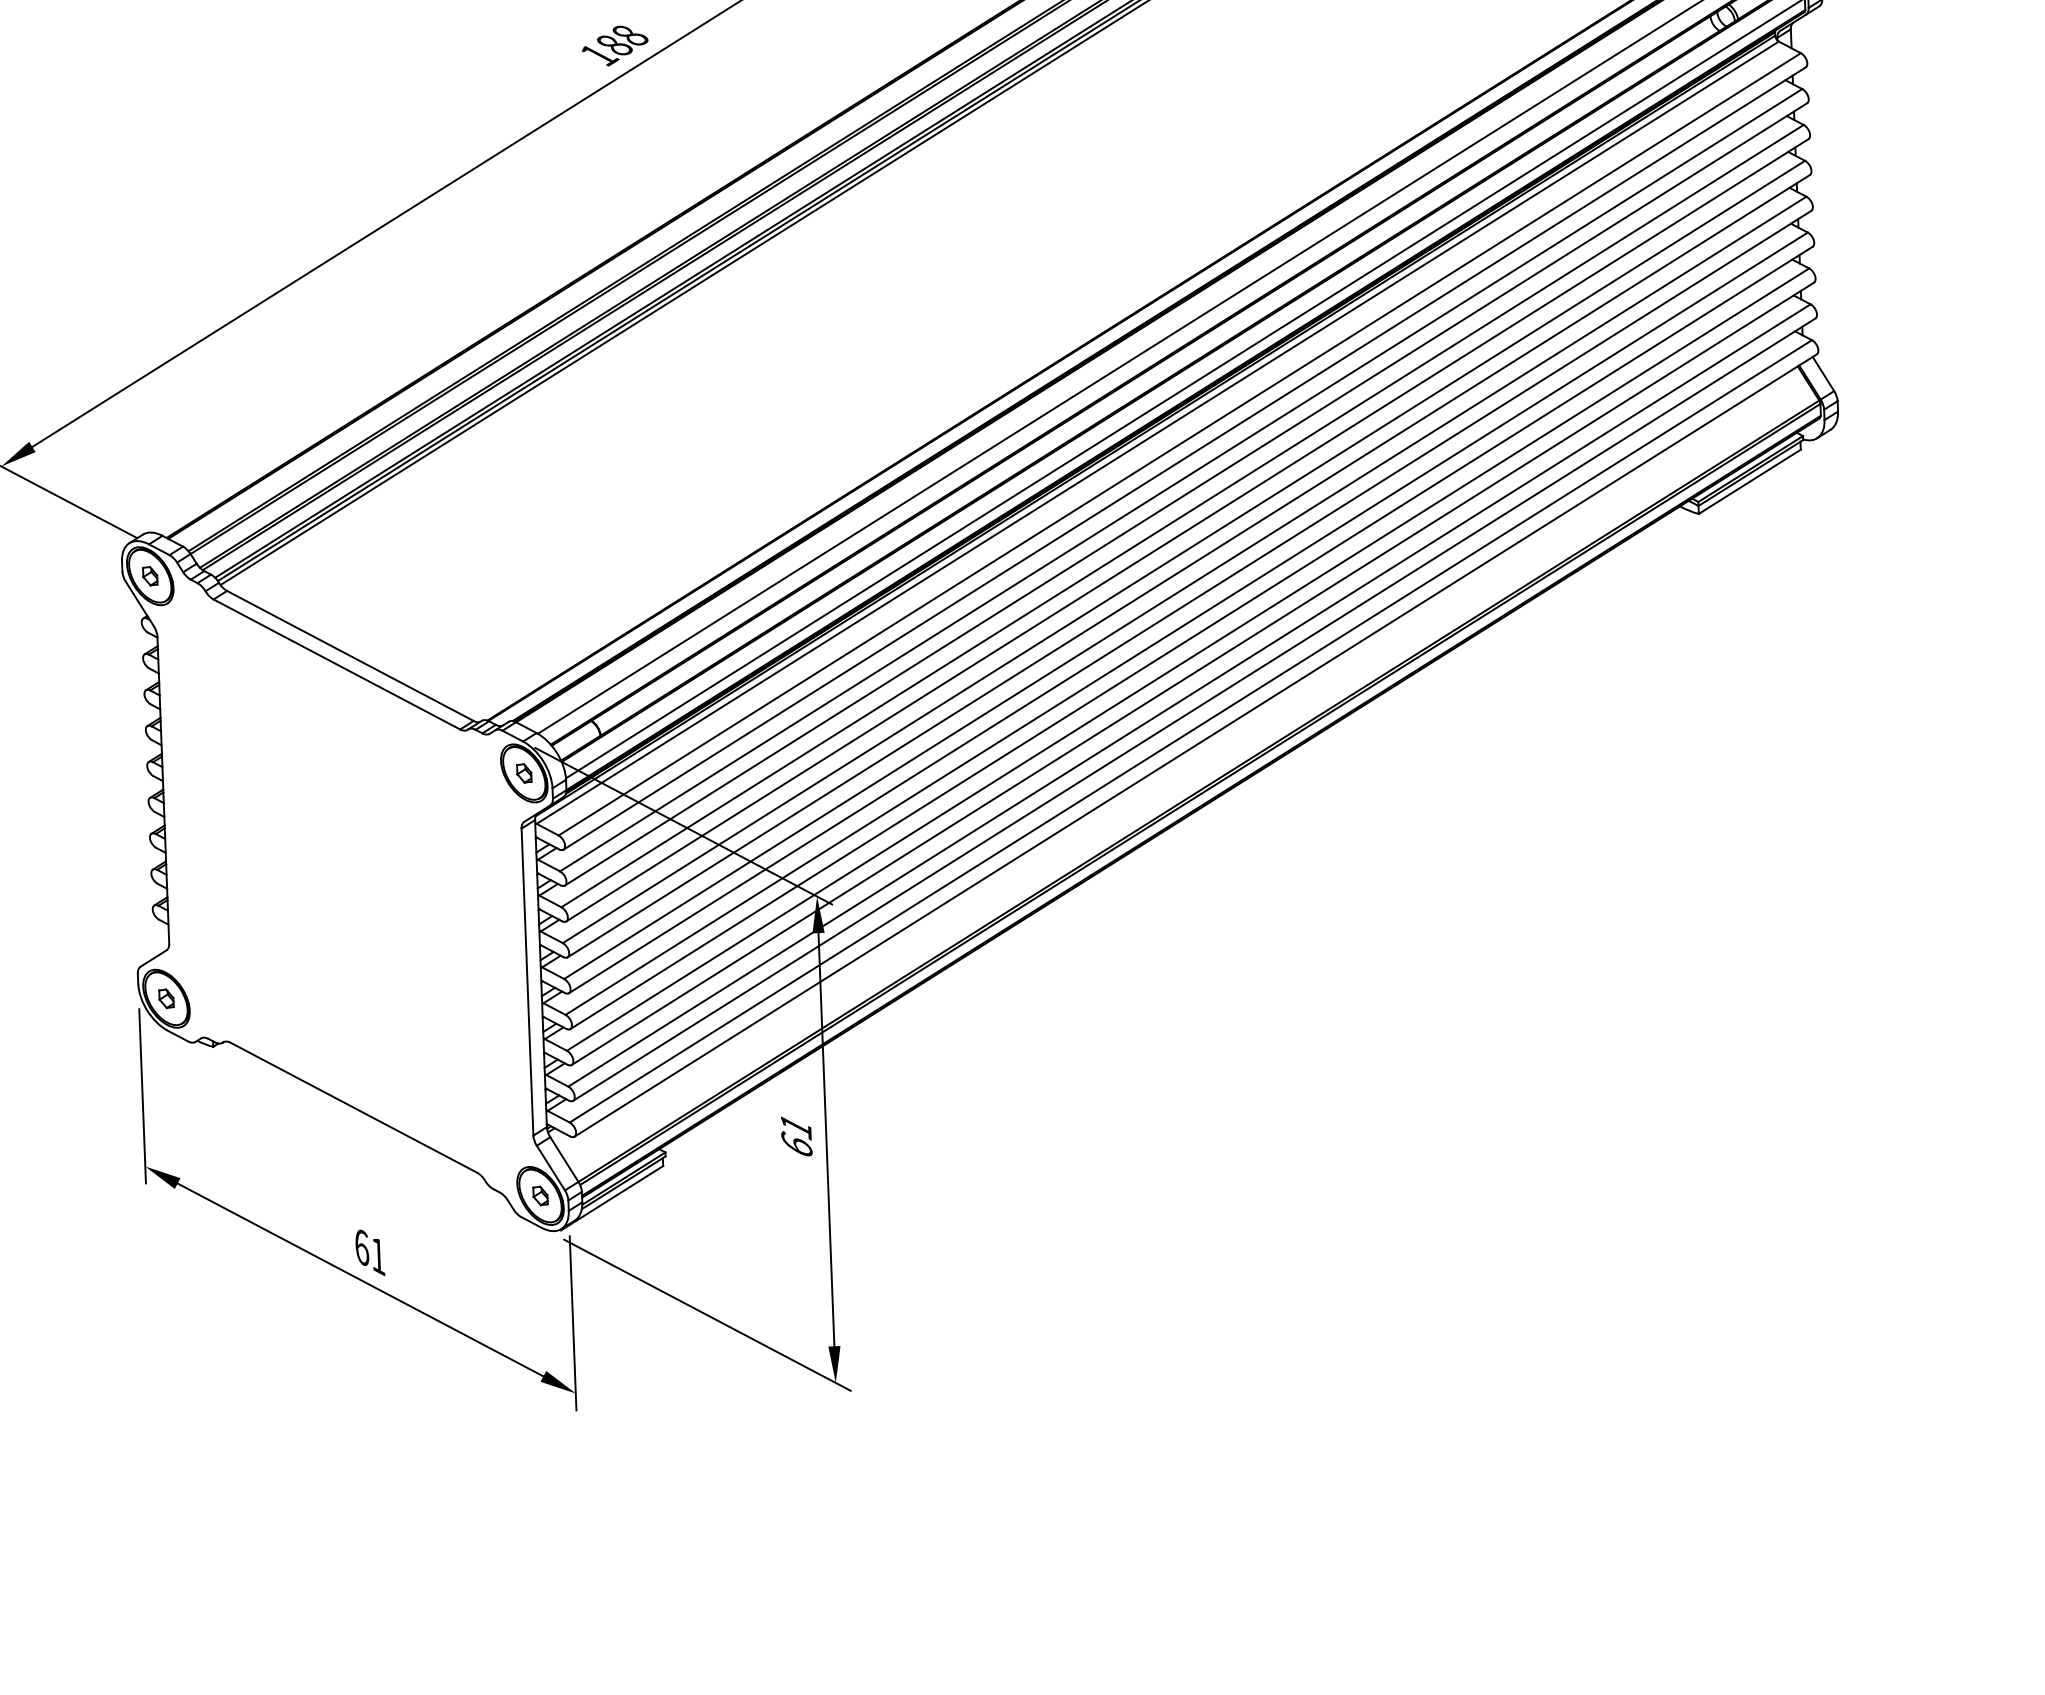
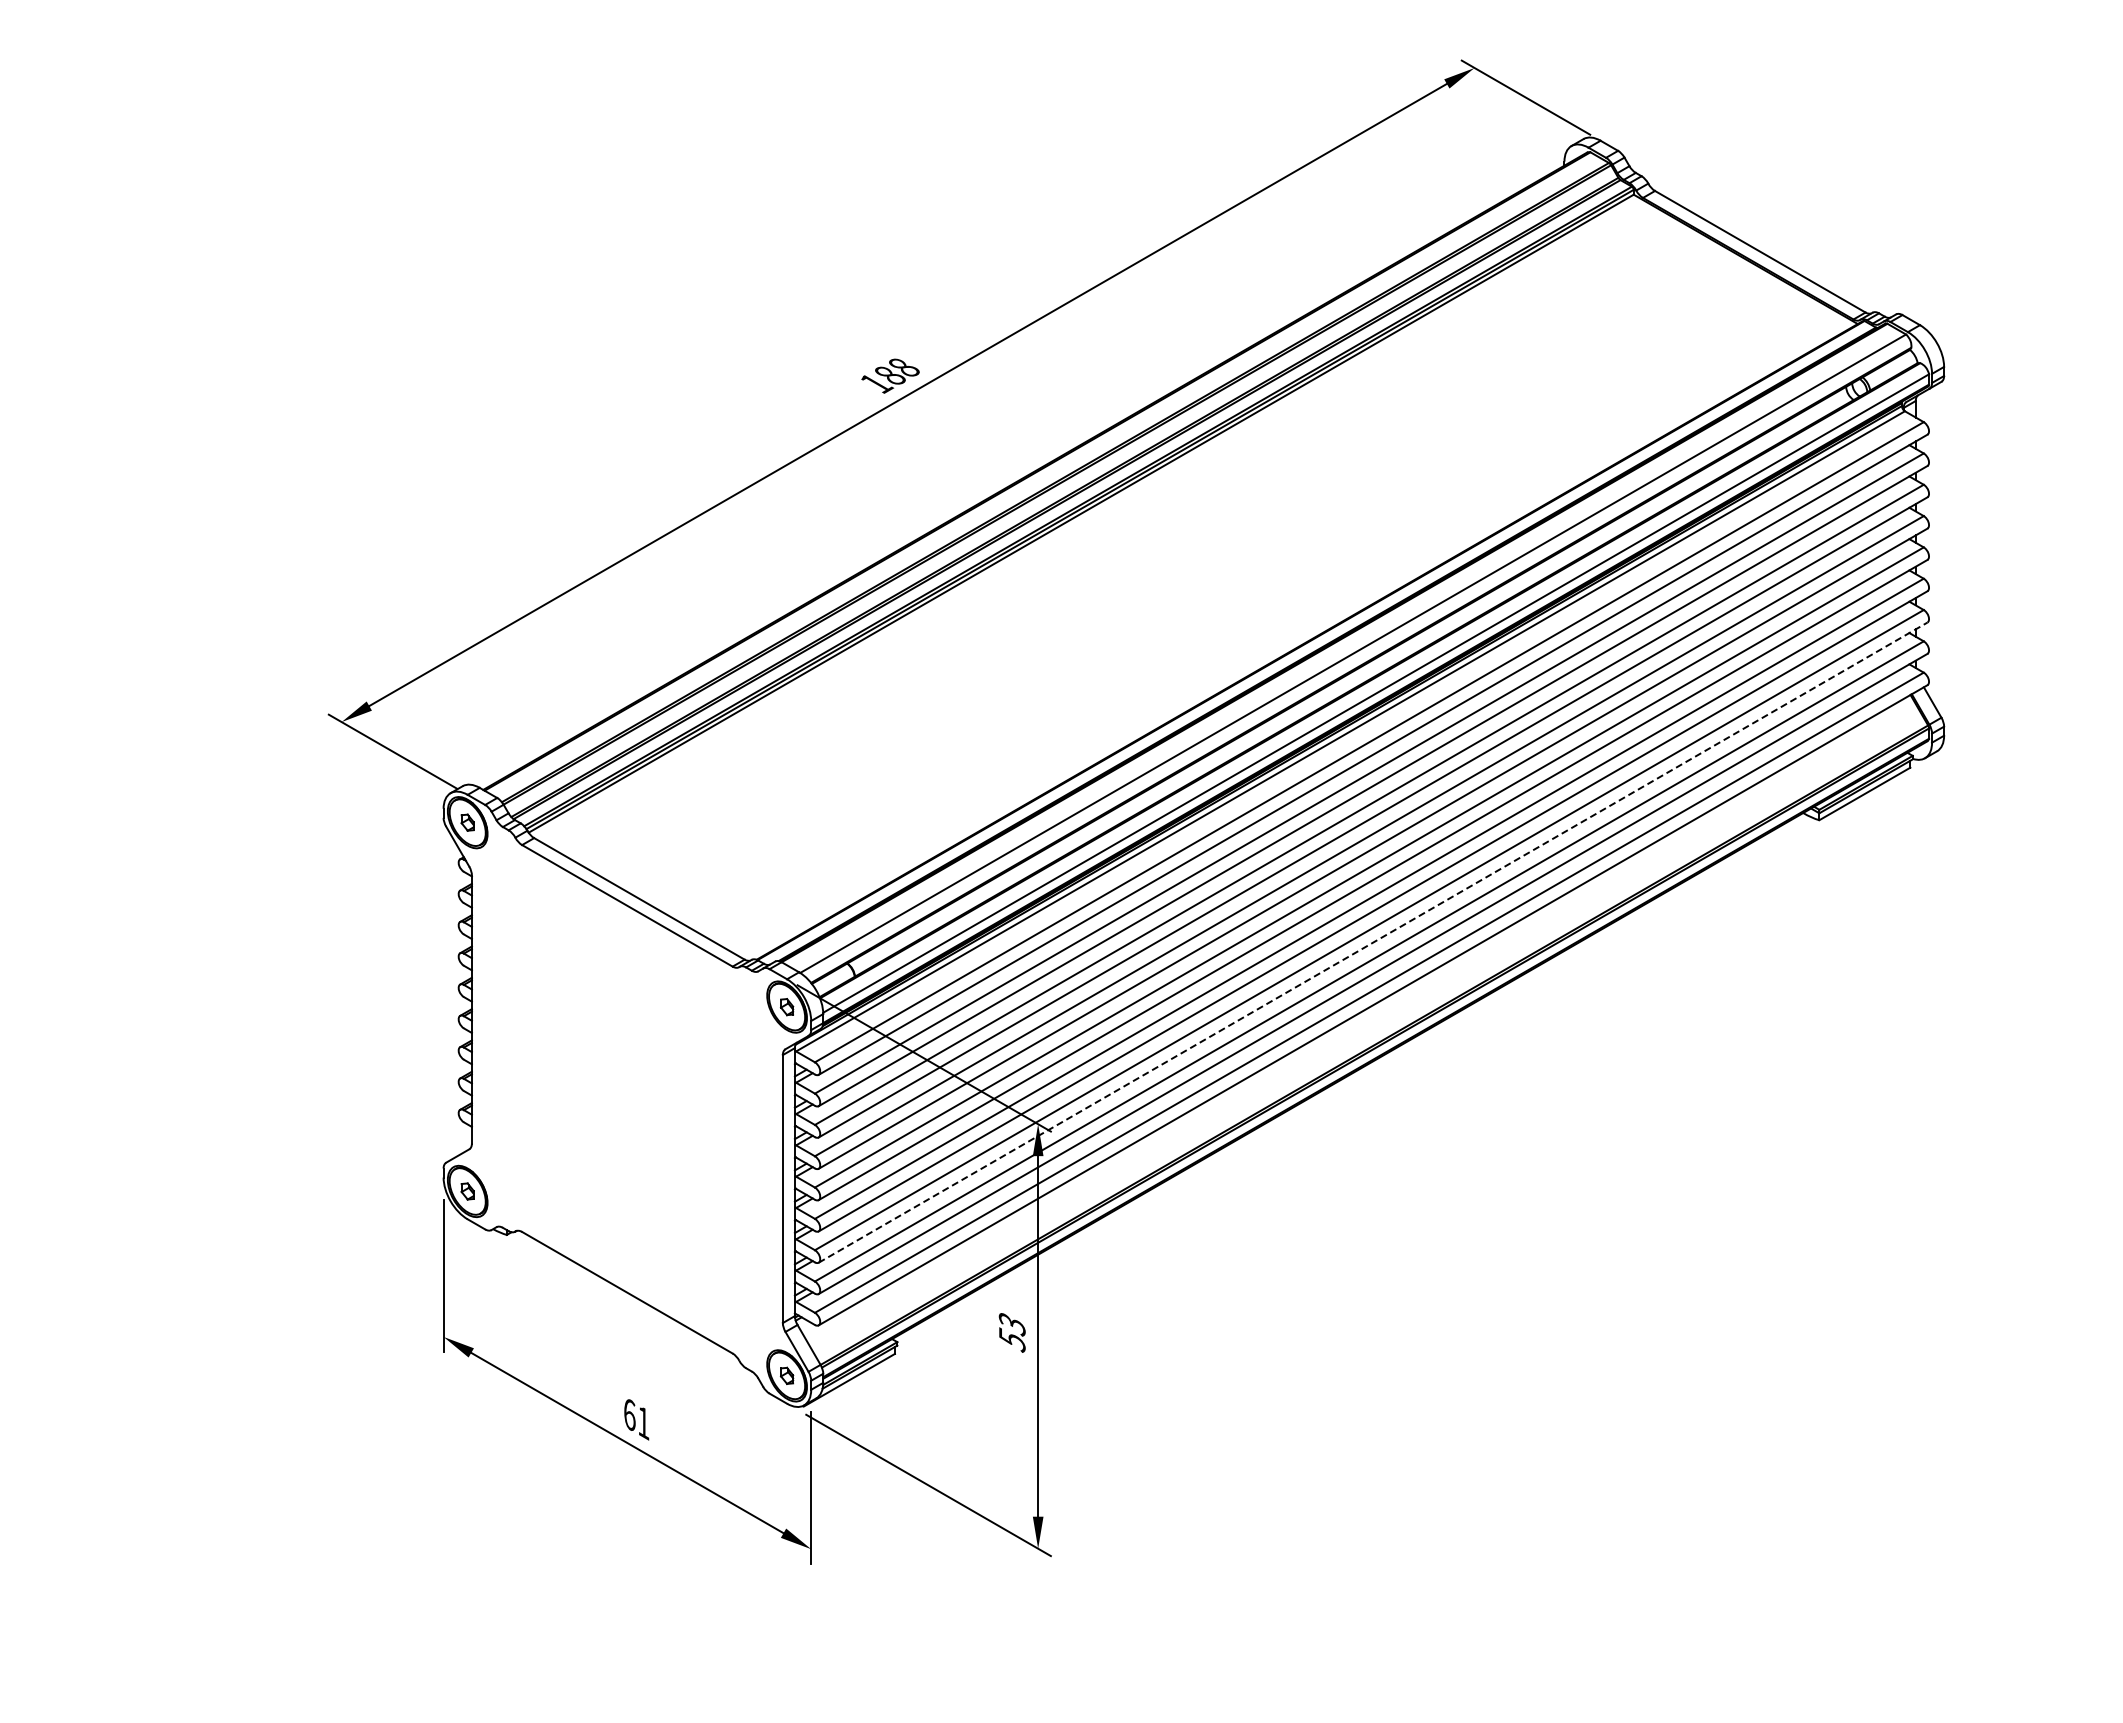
line: (1193, 673) -> (1373, 942), solid -> dashed
text: (795, 1136) -> (1011, 1332), 61 -> 53

